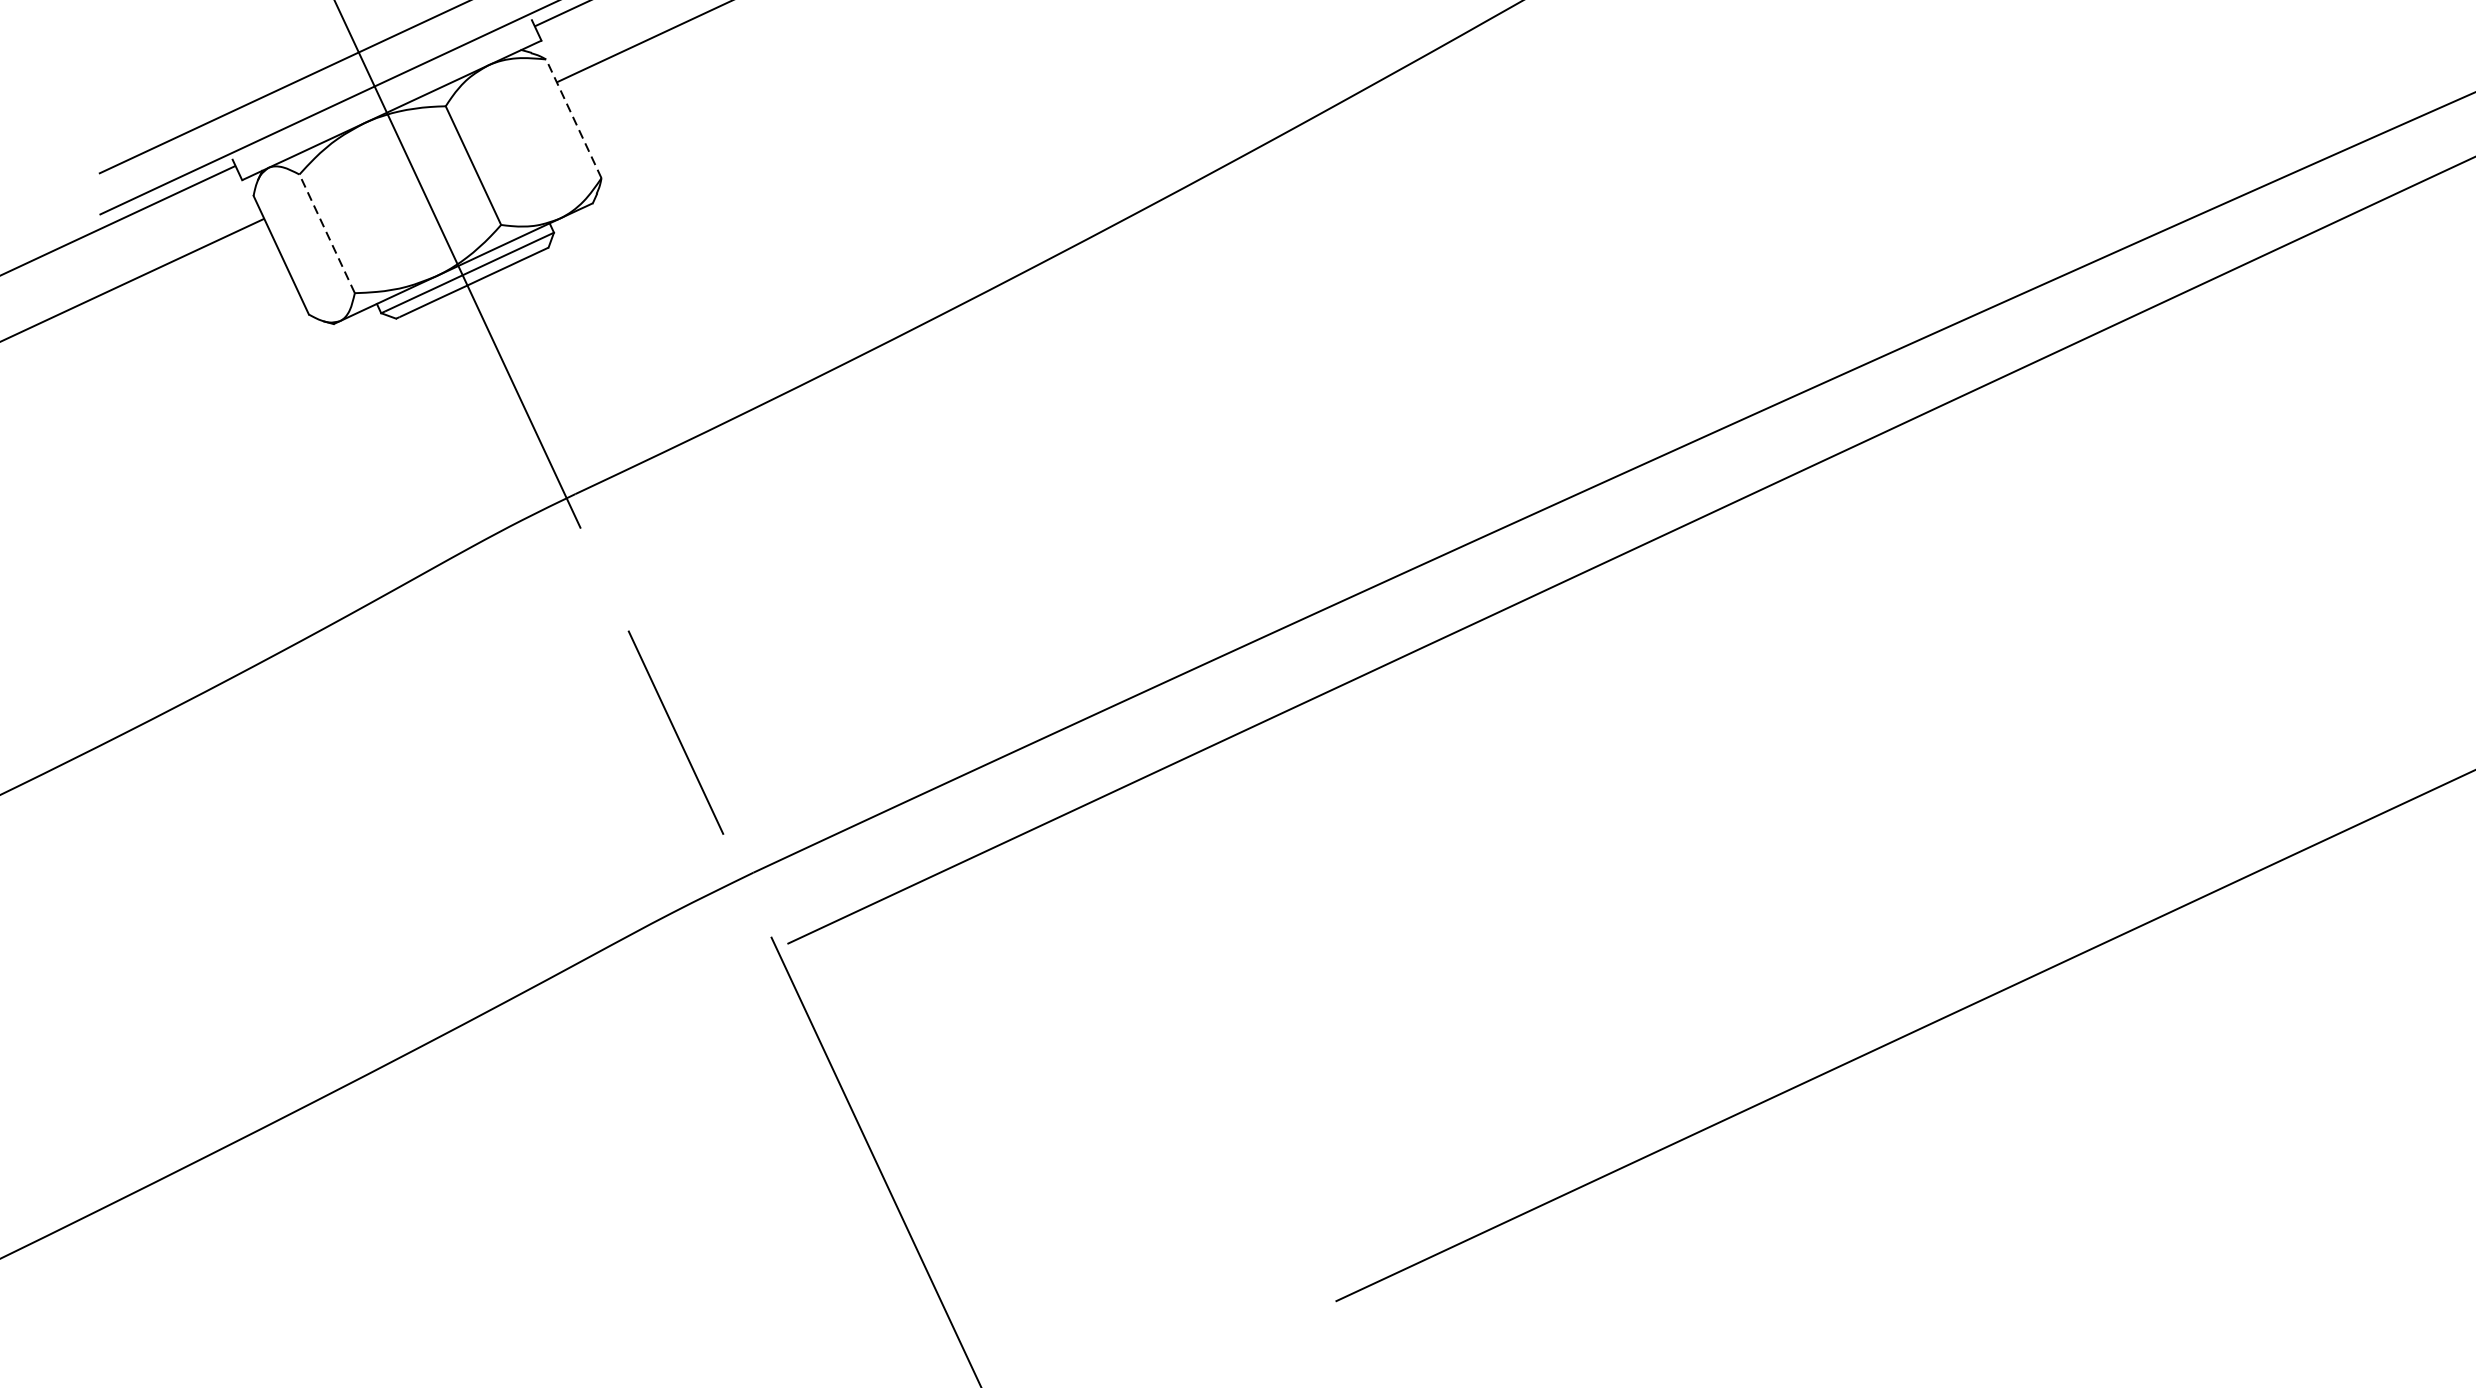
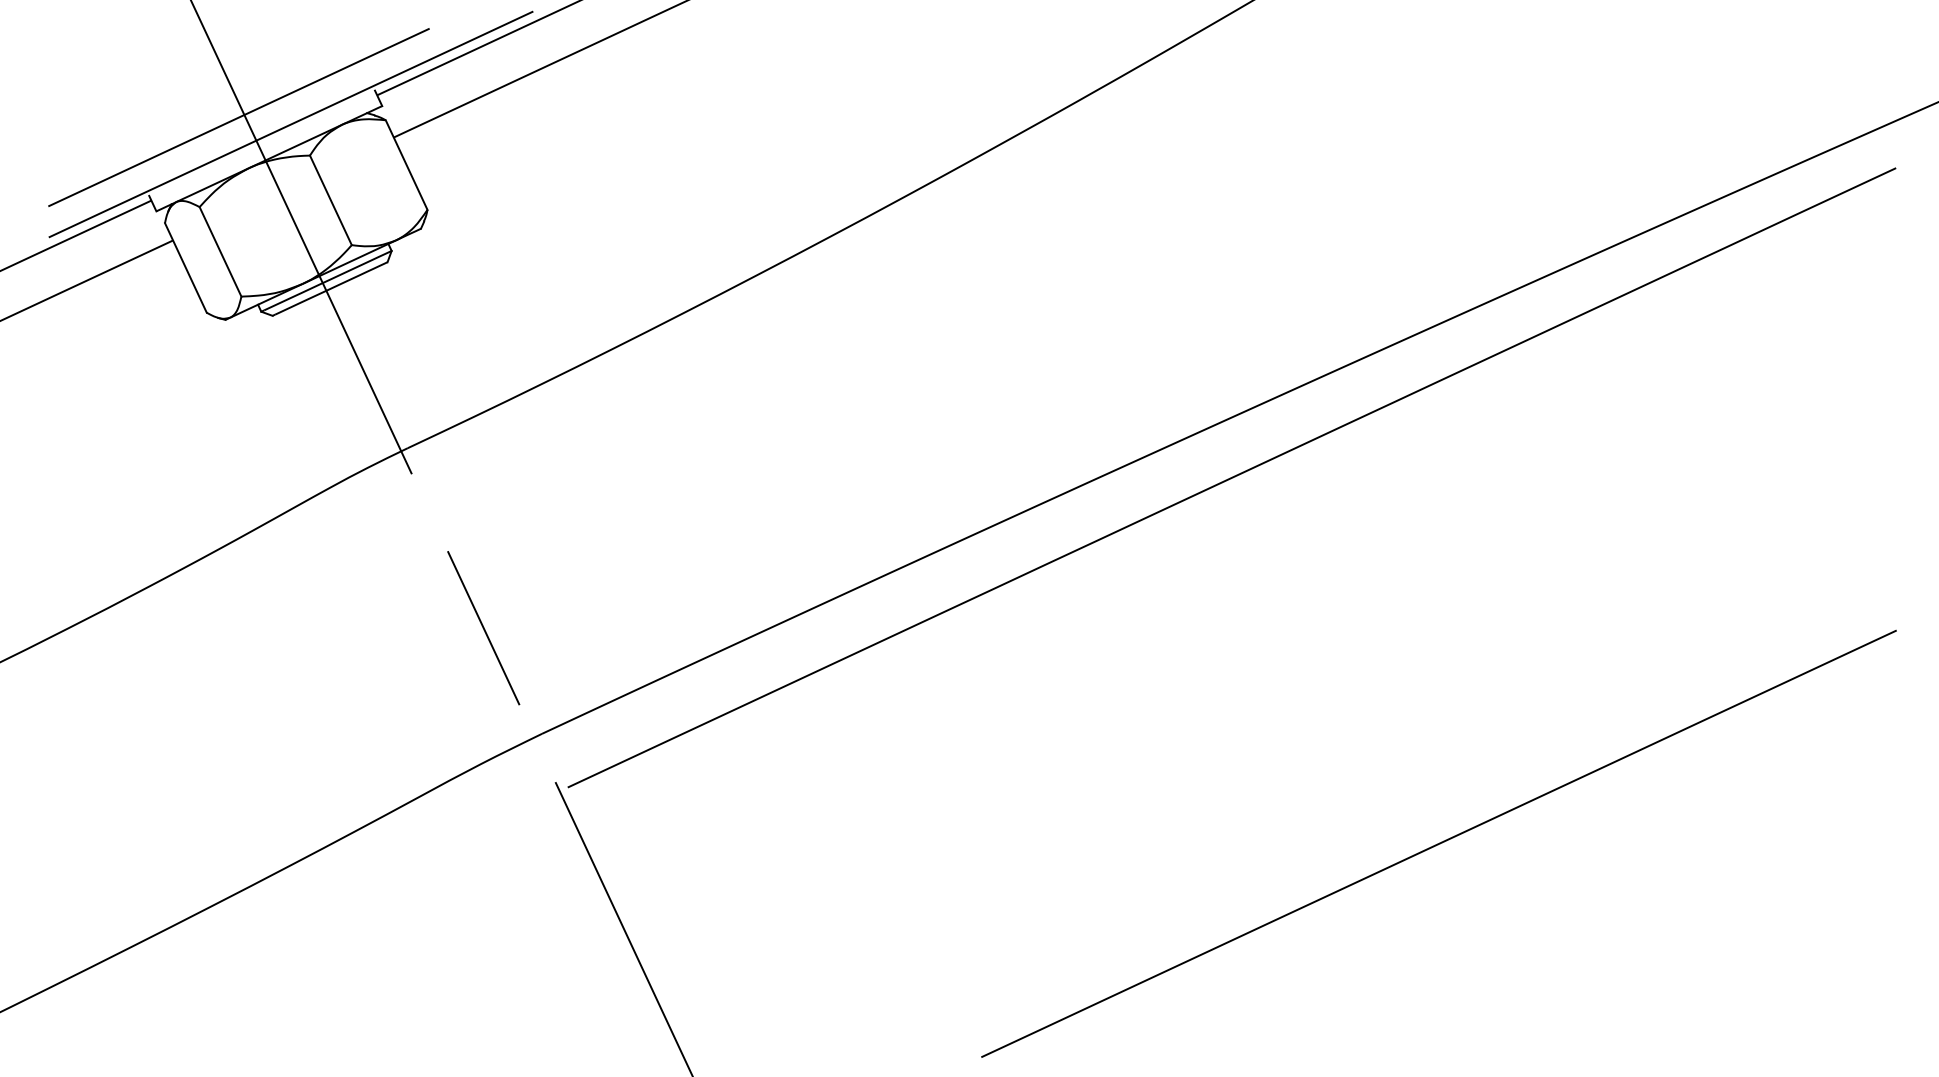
line: (573, 118) -> (406, 164), dashed -> solid
line: (327, 233) -> (220, 251), dashed -> solid

